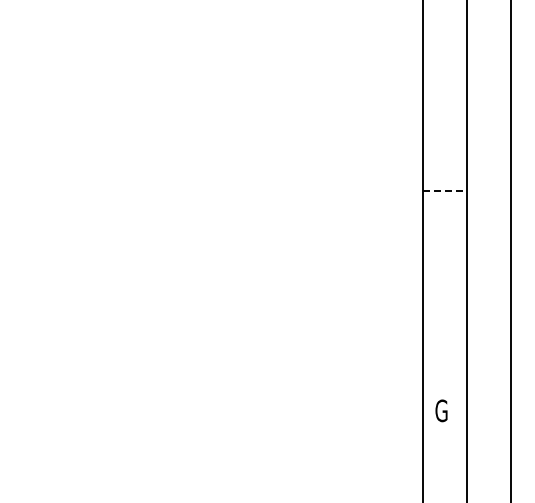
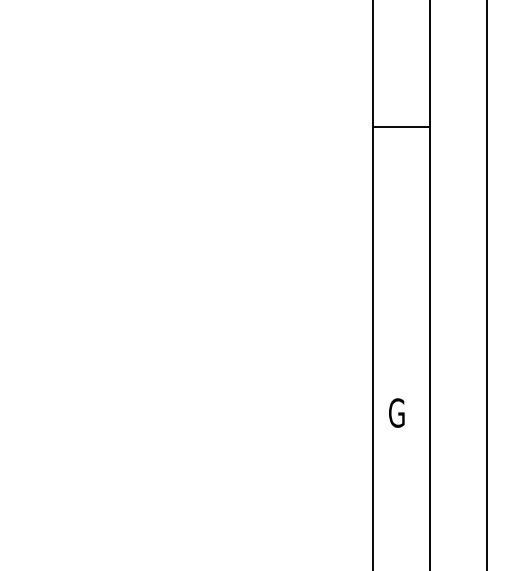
line: (445, 190) -> (401, 126), dashed -> solid

